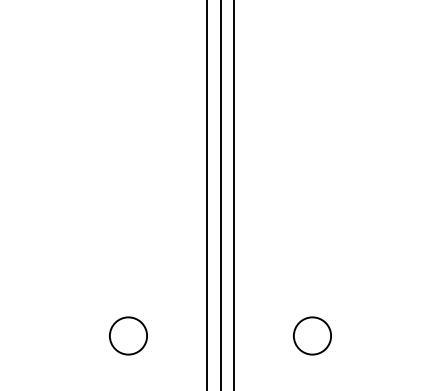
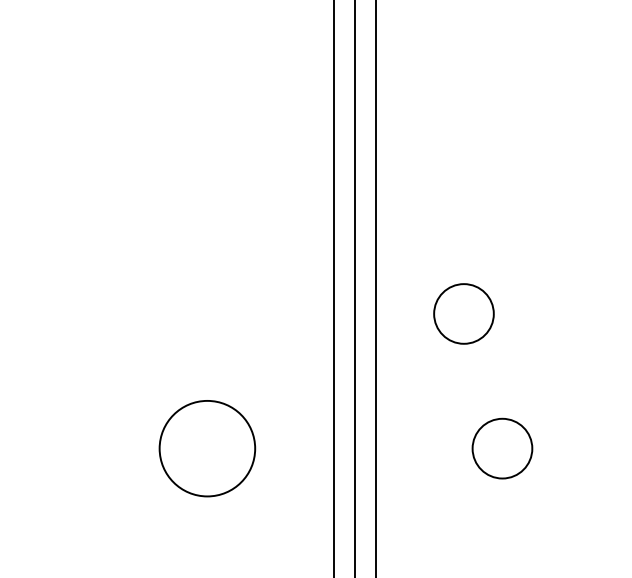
circle: (288, 251) -> (463, 313), added
circle: (128, 335) -> (207, 447), size x1.6

